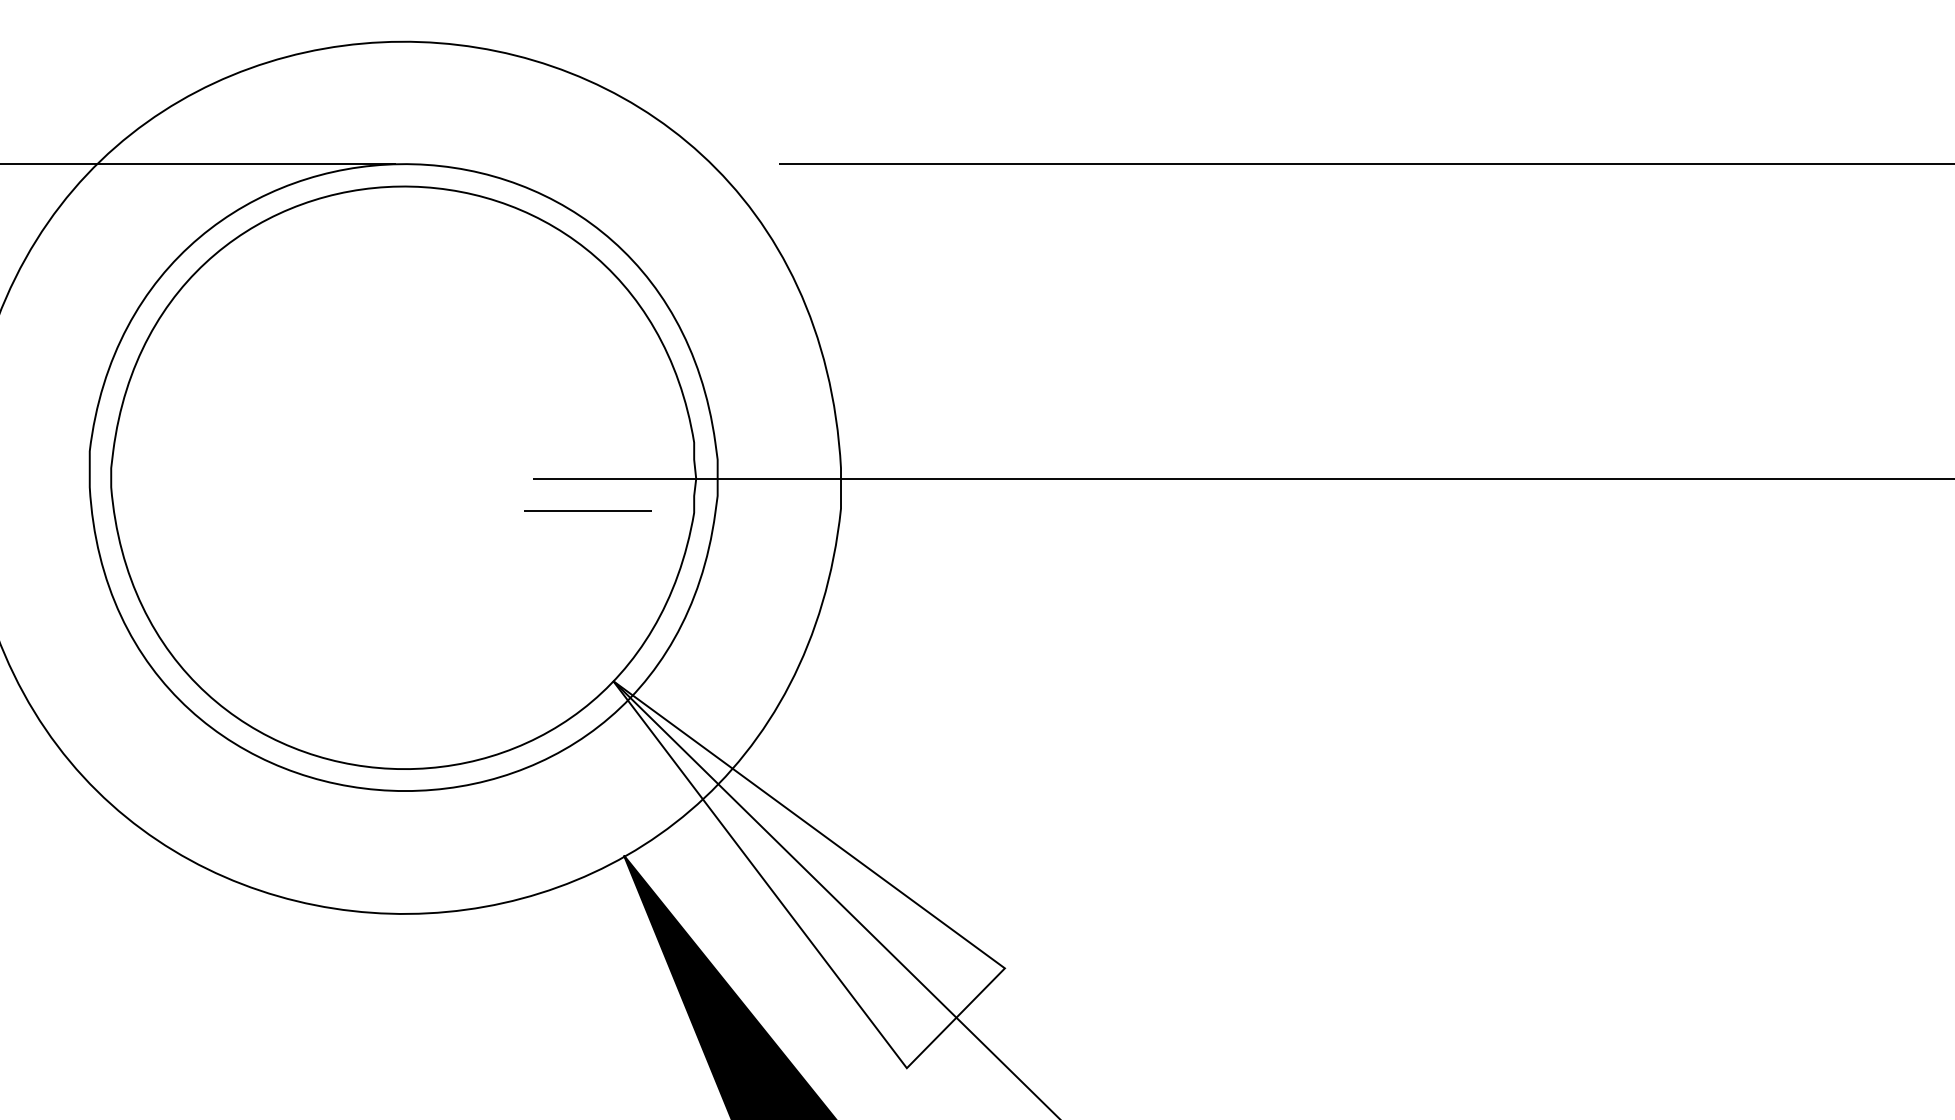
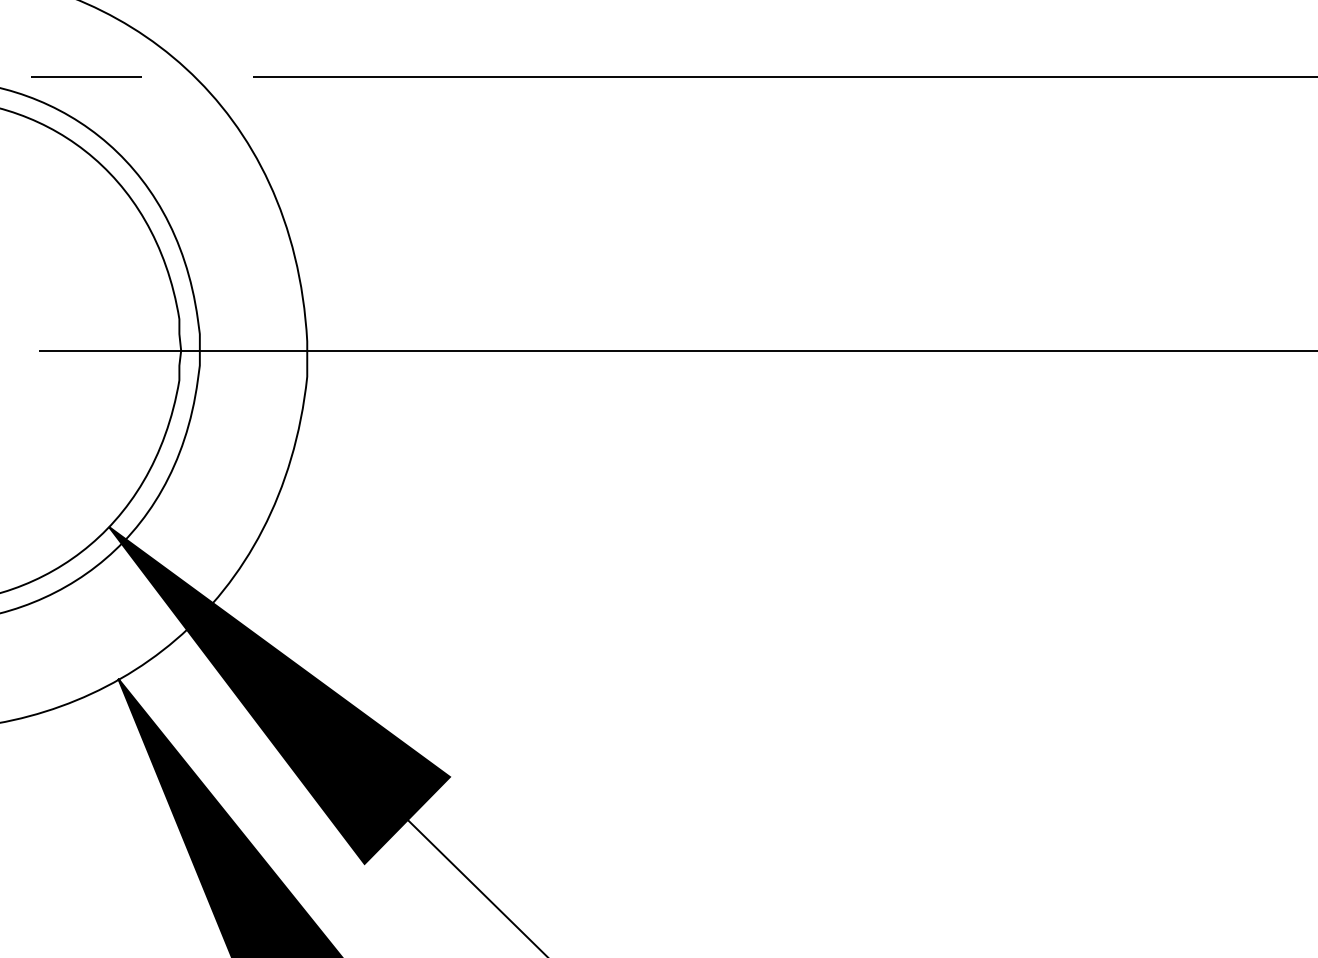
line: (587, 510) -> (86, 76), moved
fill: (808, 874) -> (278, 695), added

